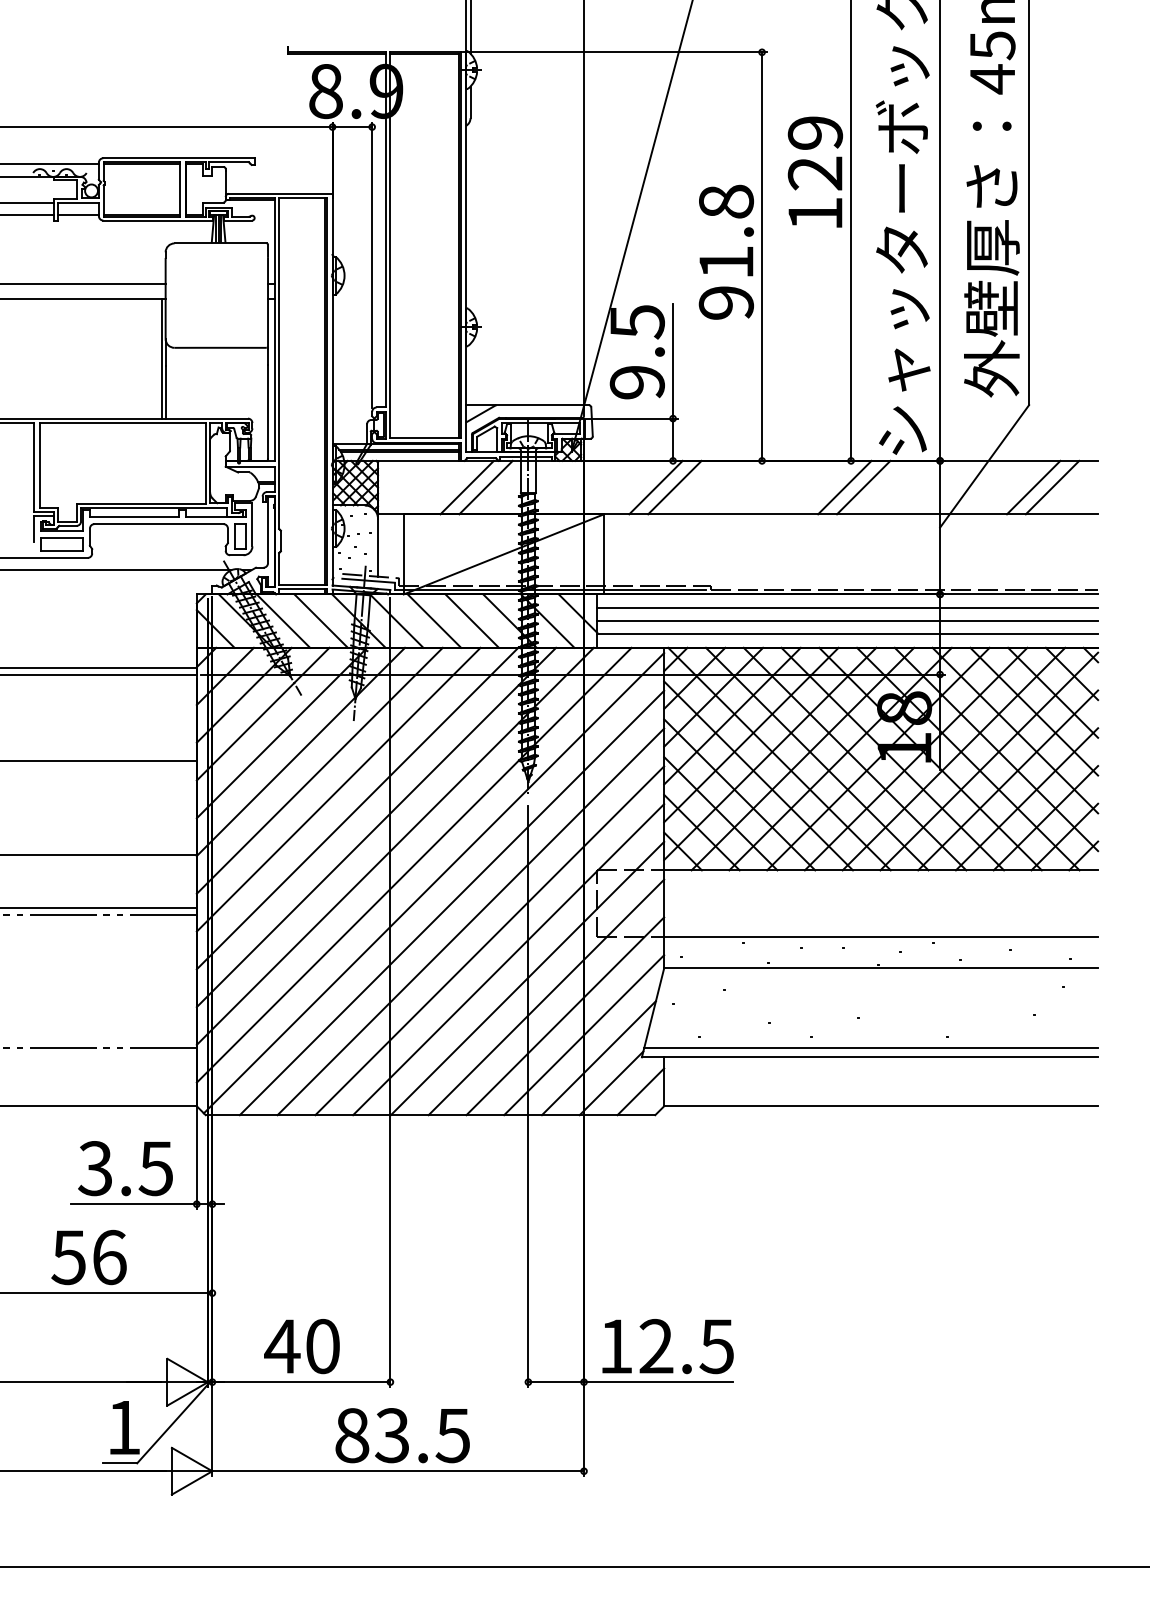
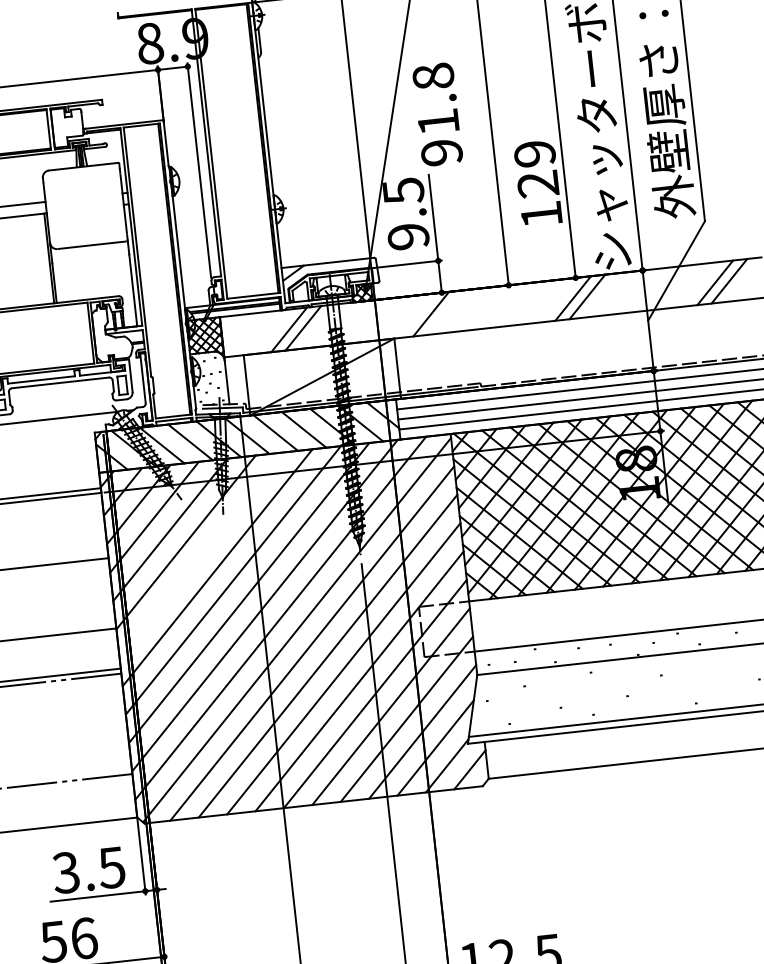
text: (814, 171) -> (537, 182), moved
text: (725, 251) -> (436, 114), moved
line: (674, 487) -> (445, 312), removed
line: (319, 770) -> (201, 554), removed

